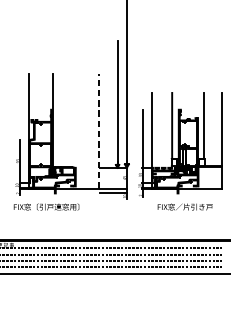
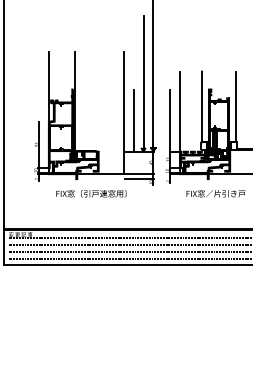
line: (98, 131) -> (123, 112), dashed -> solid
line: (108, 138) -> (133, 120), added
text: (46, 206) -> (91, 193), moved

